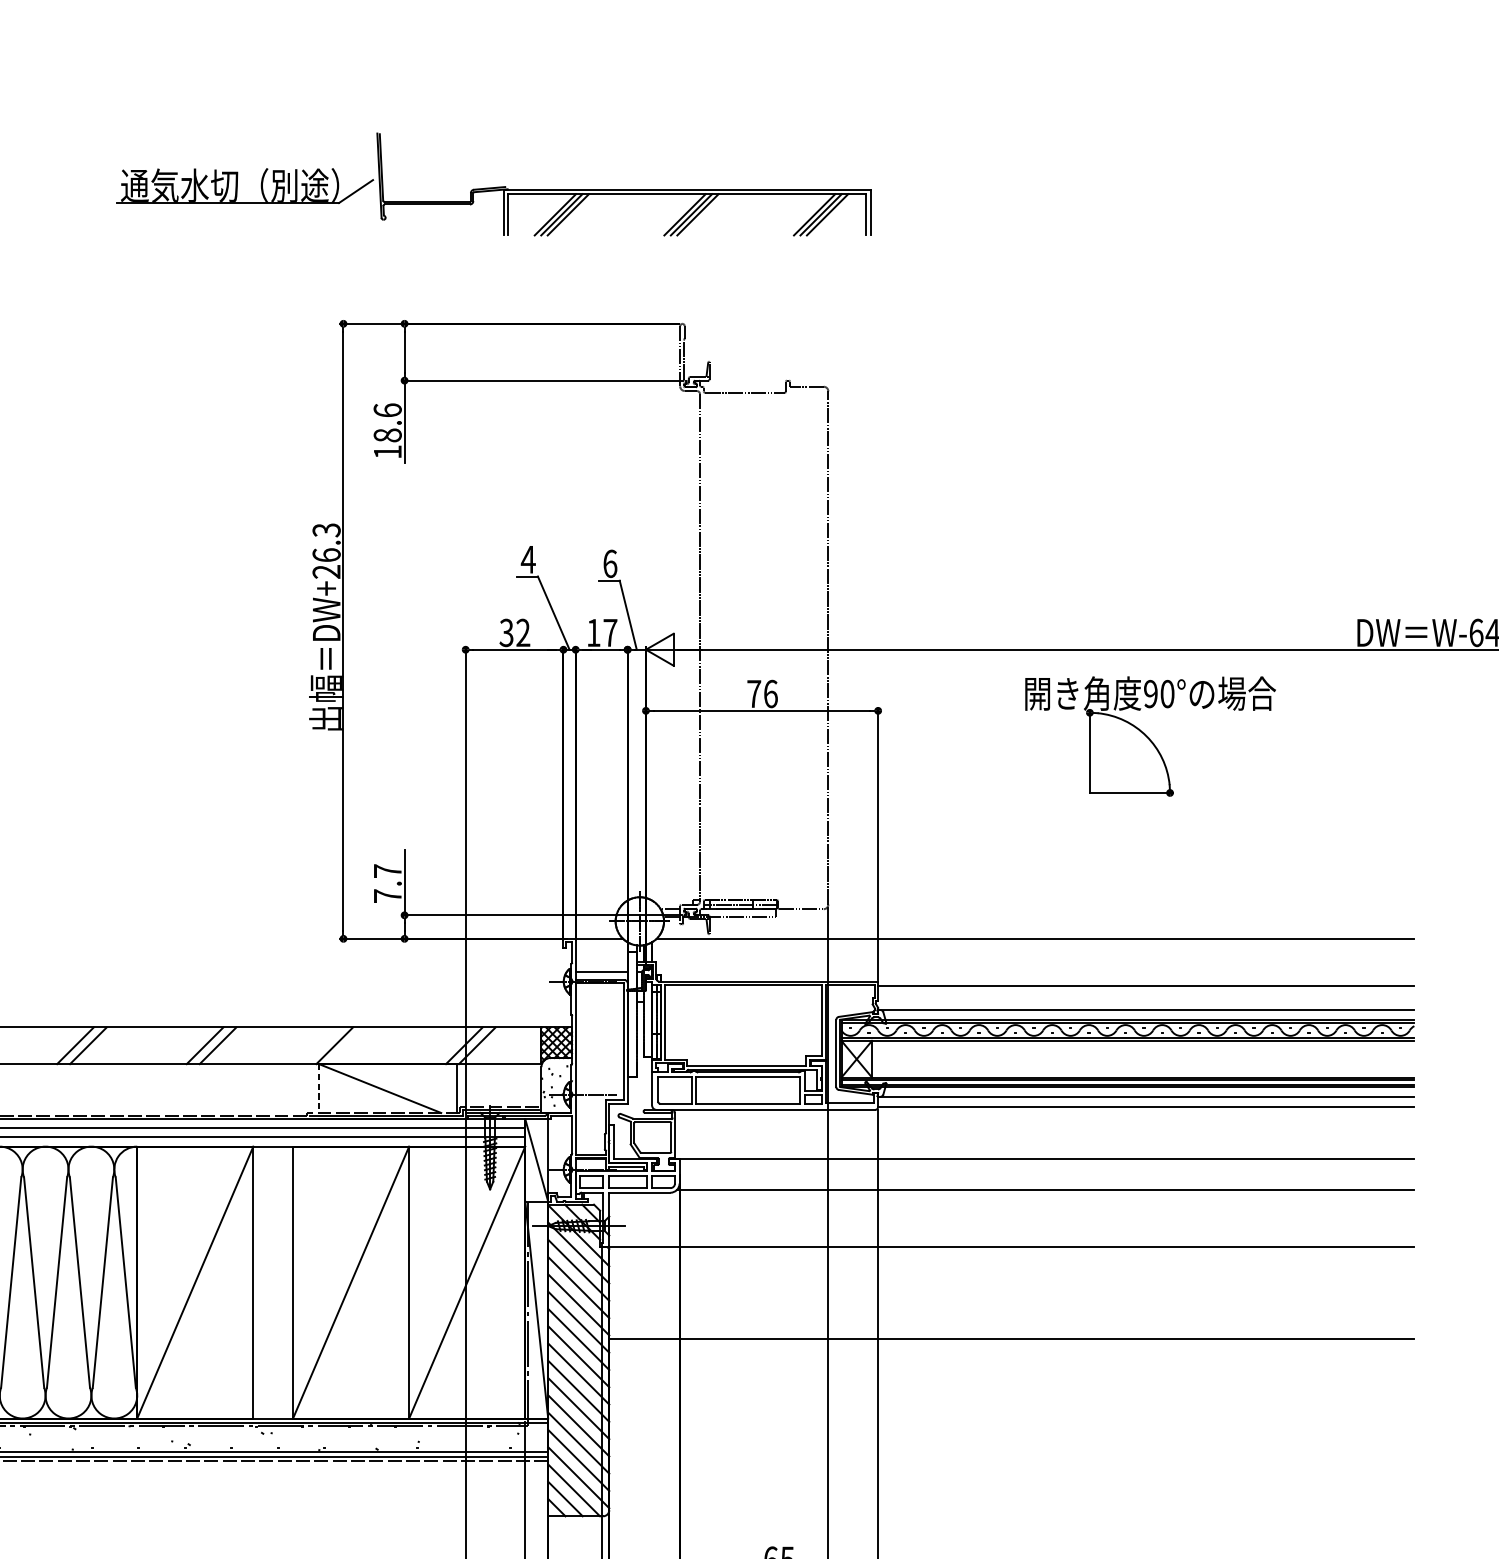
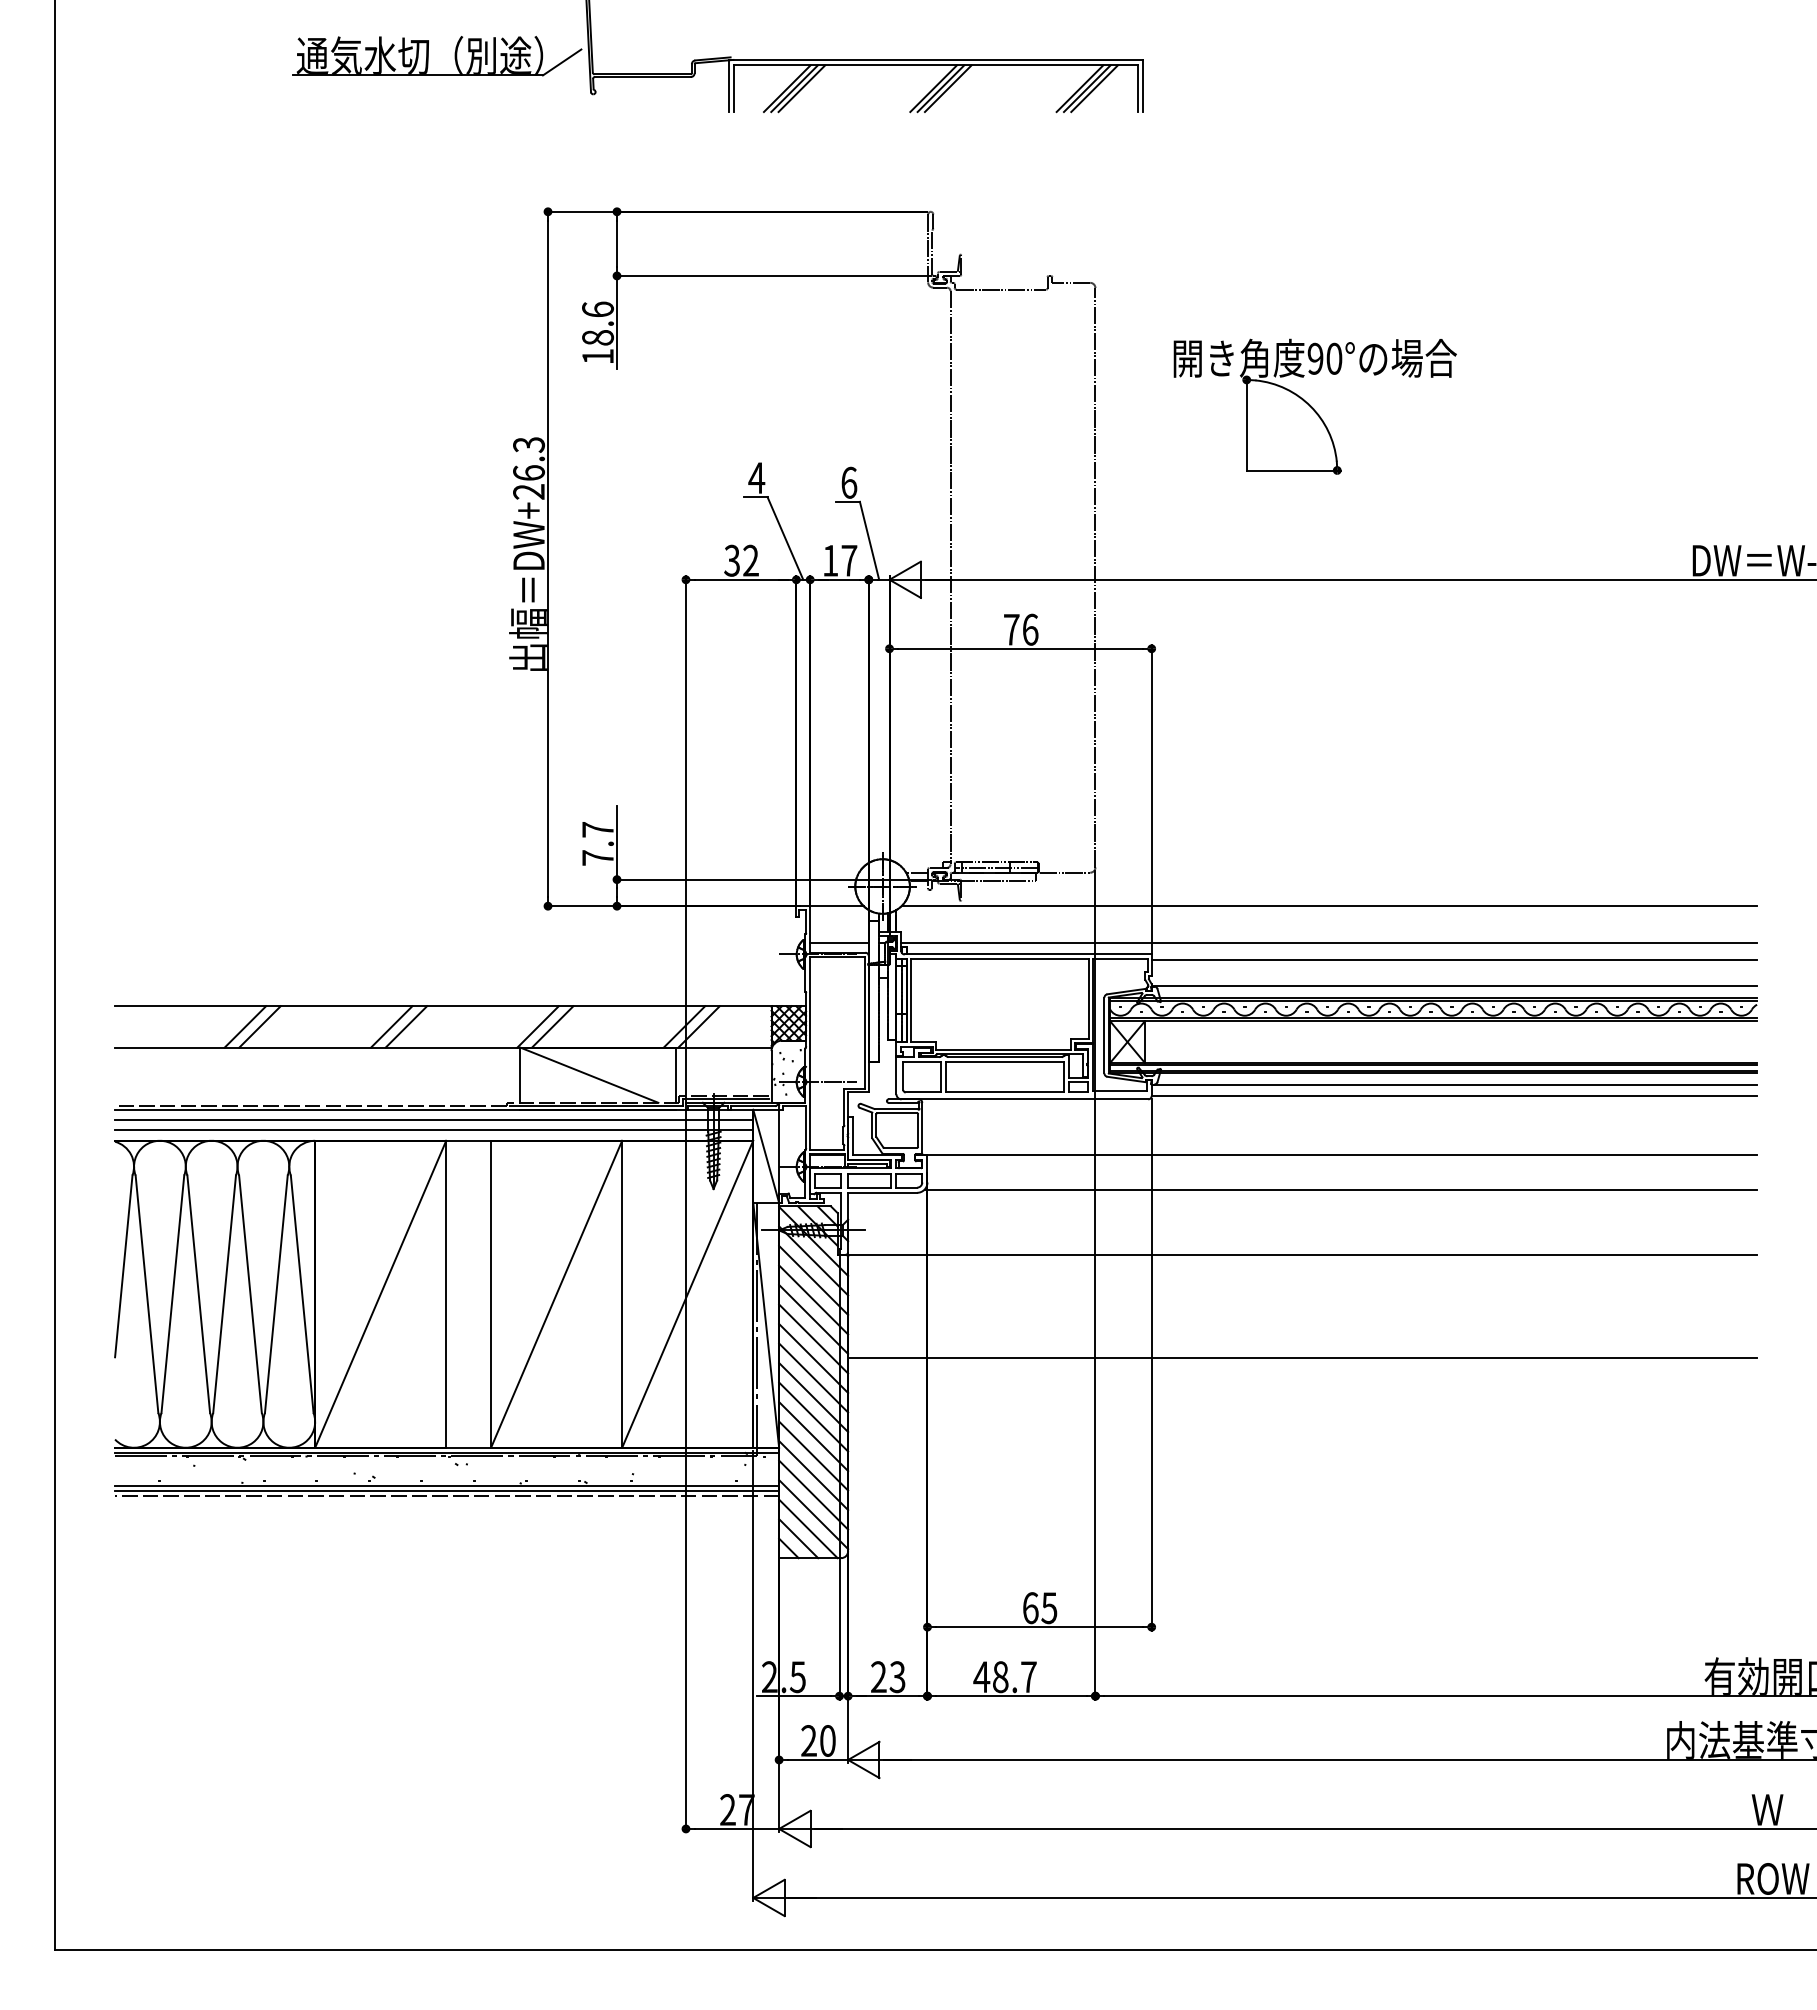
part: (1149, 736) -> (1314, 406), moved
line: (1035, 971) -> (1329, 943), added
line: (347, 1045) -> (552, 1026), added
line: (319, 1088) -> (520, 1075), dashed -> solid

